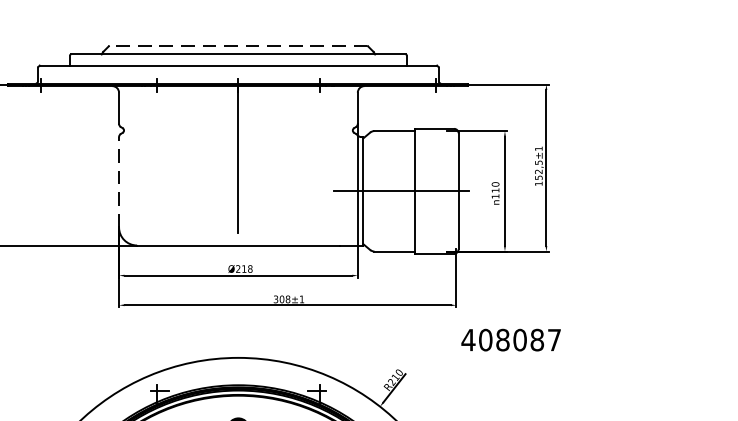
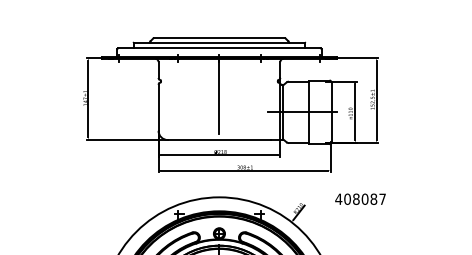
line: (238, 46) -> (219, 38), dashed -> solid
line: (118, 181) -> (158, 107), dashed -> solid
text: (511, 338) -> (360, 198), moved

